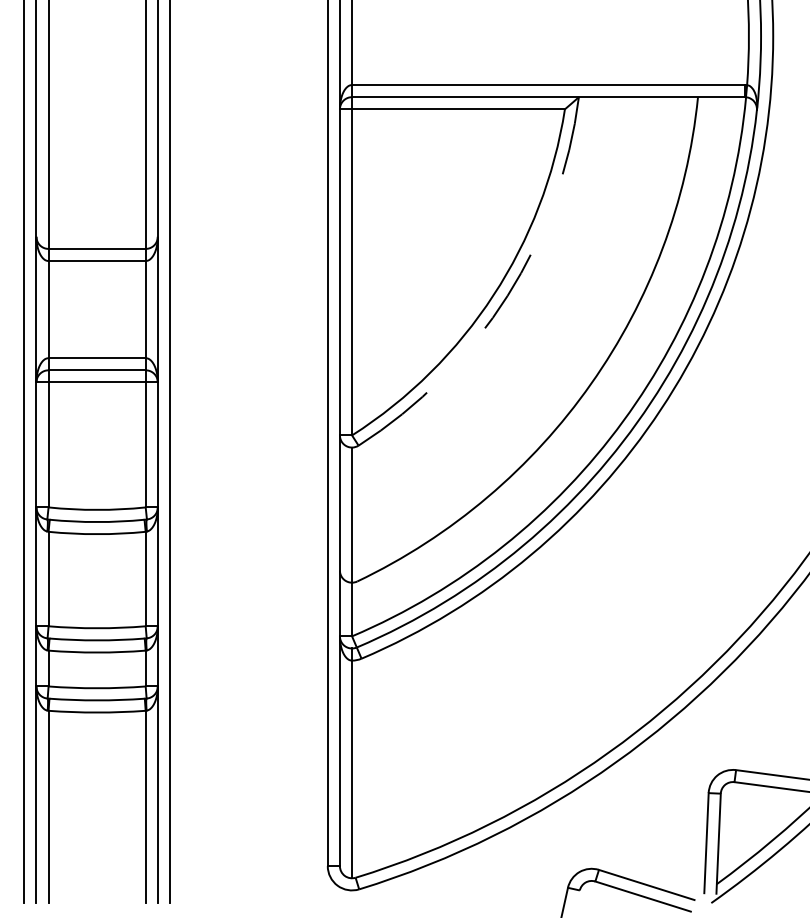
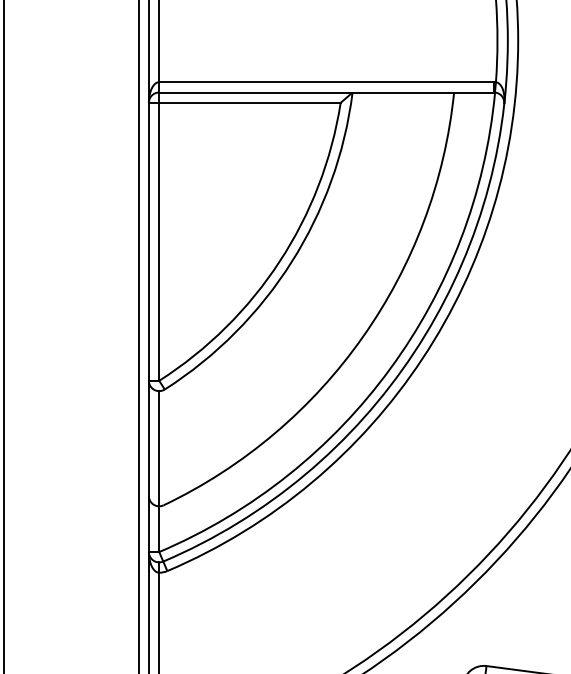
arc: (507, 295) -> (291, 261), dashed -> solid

